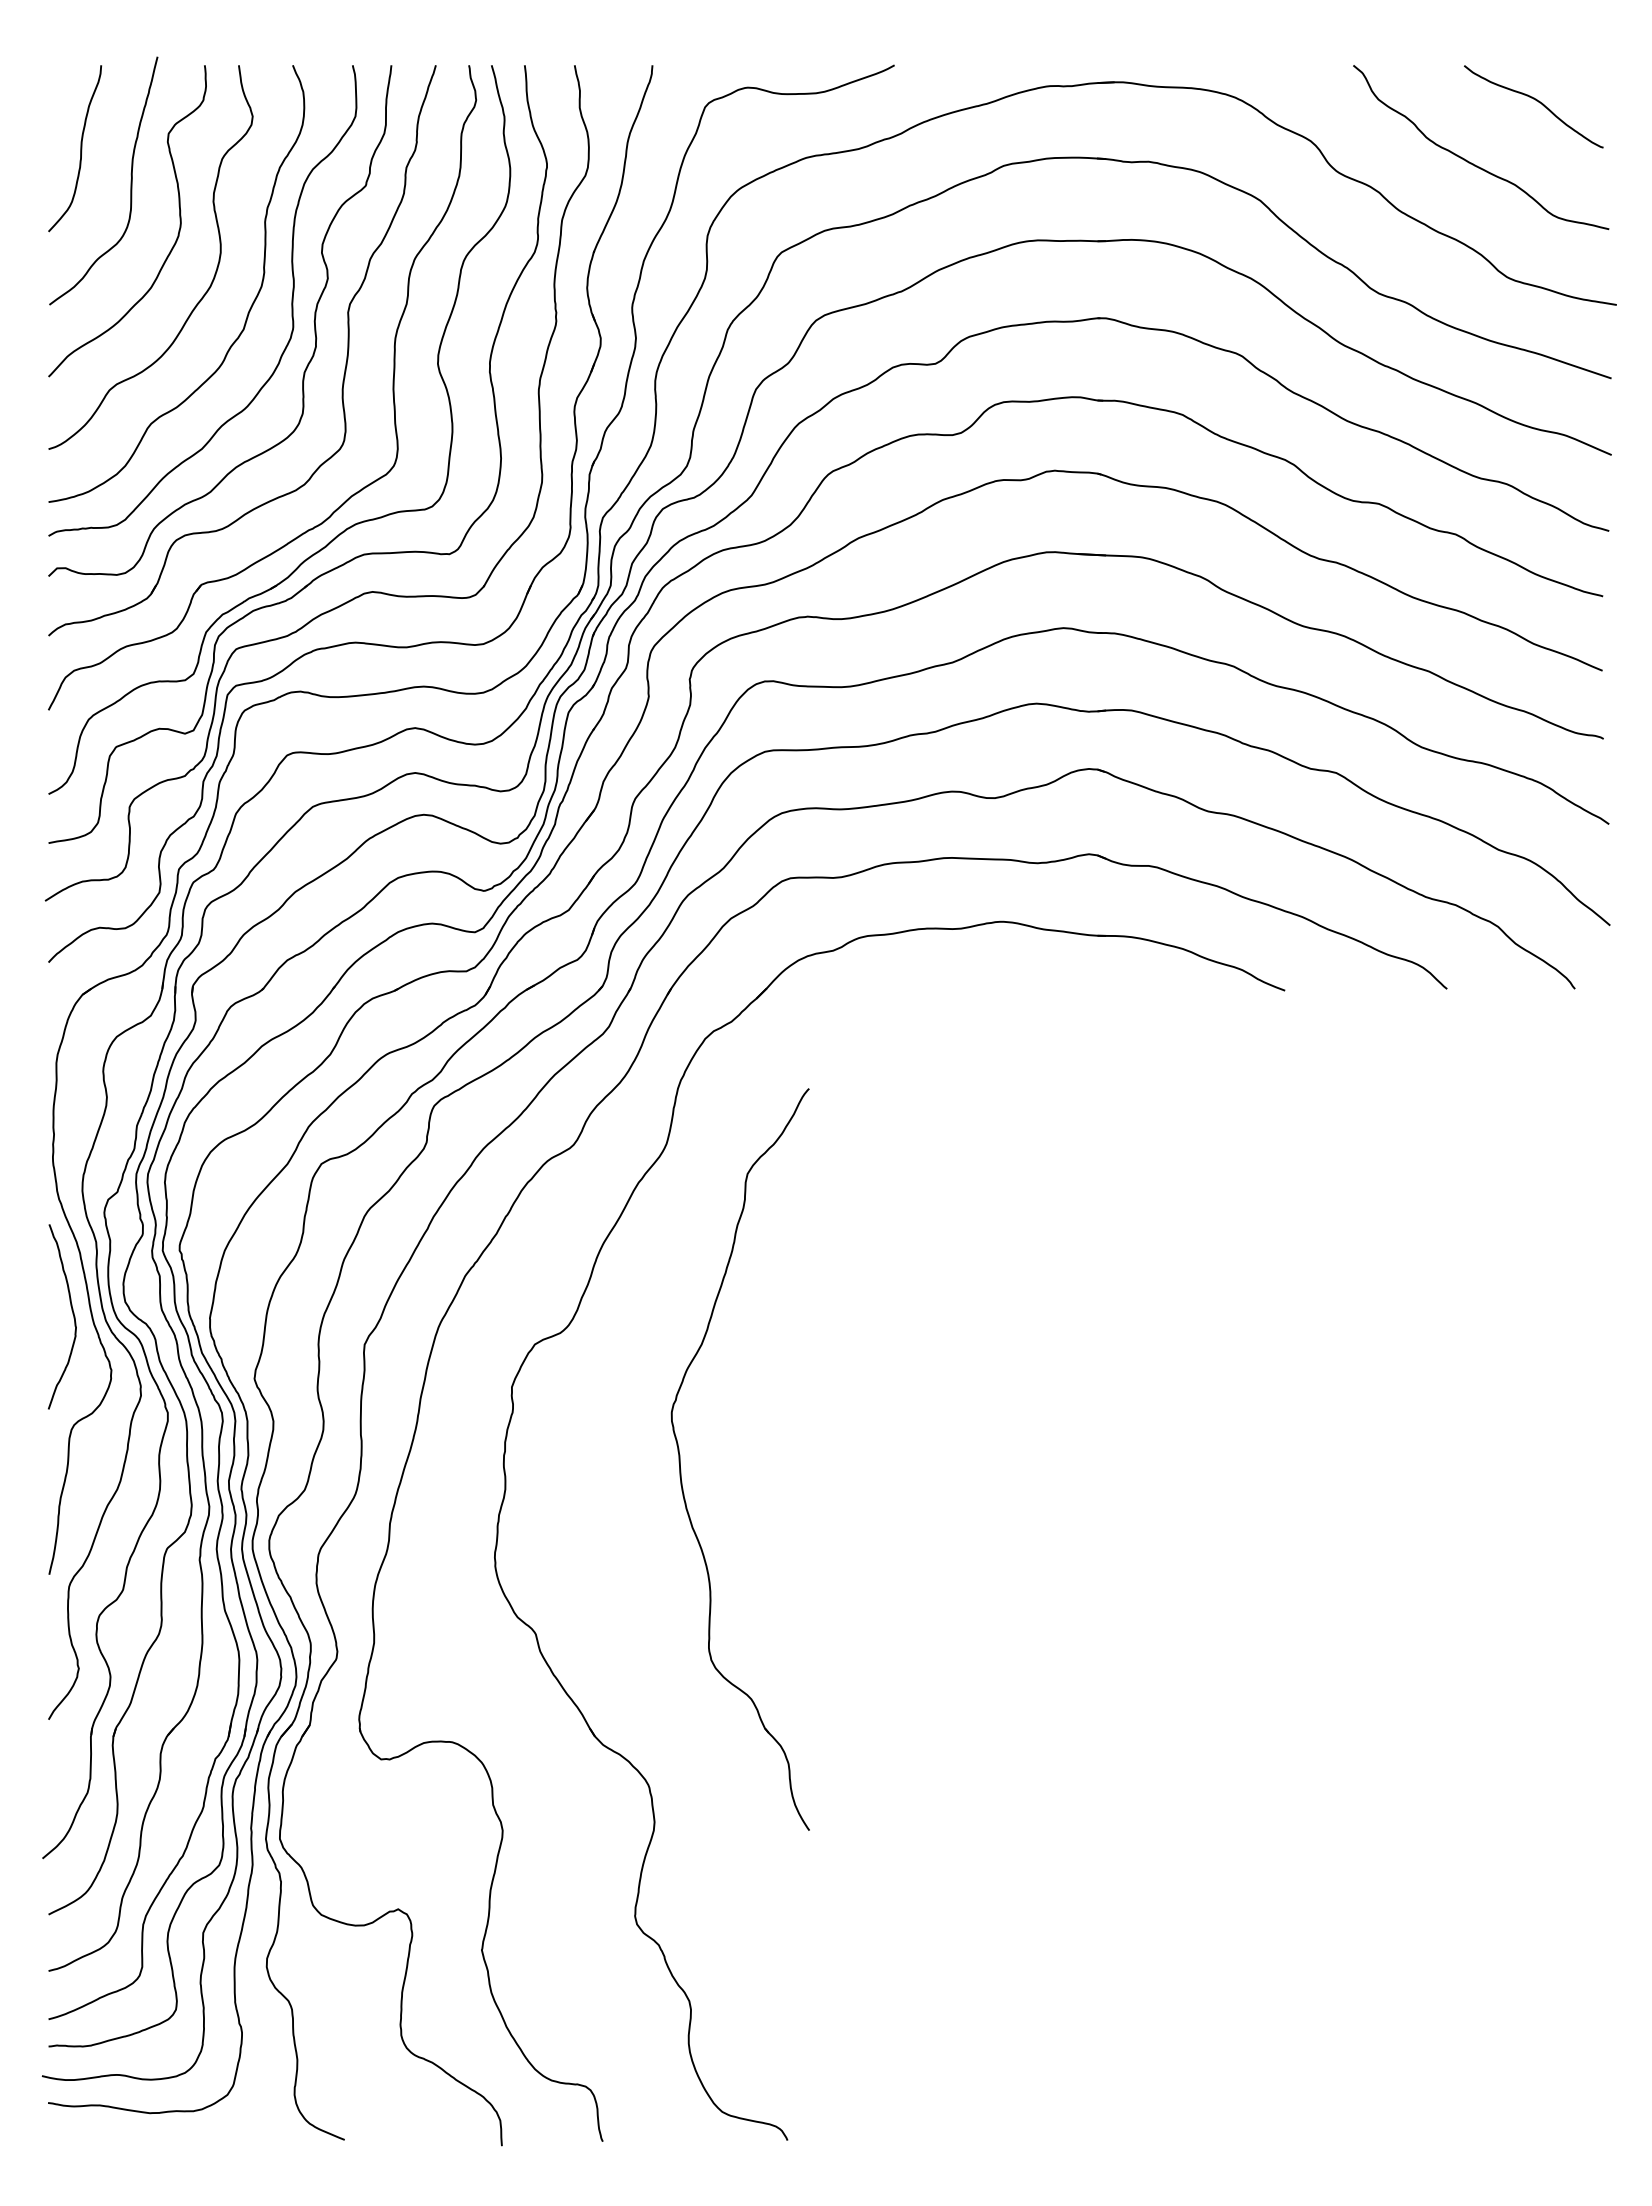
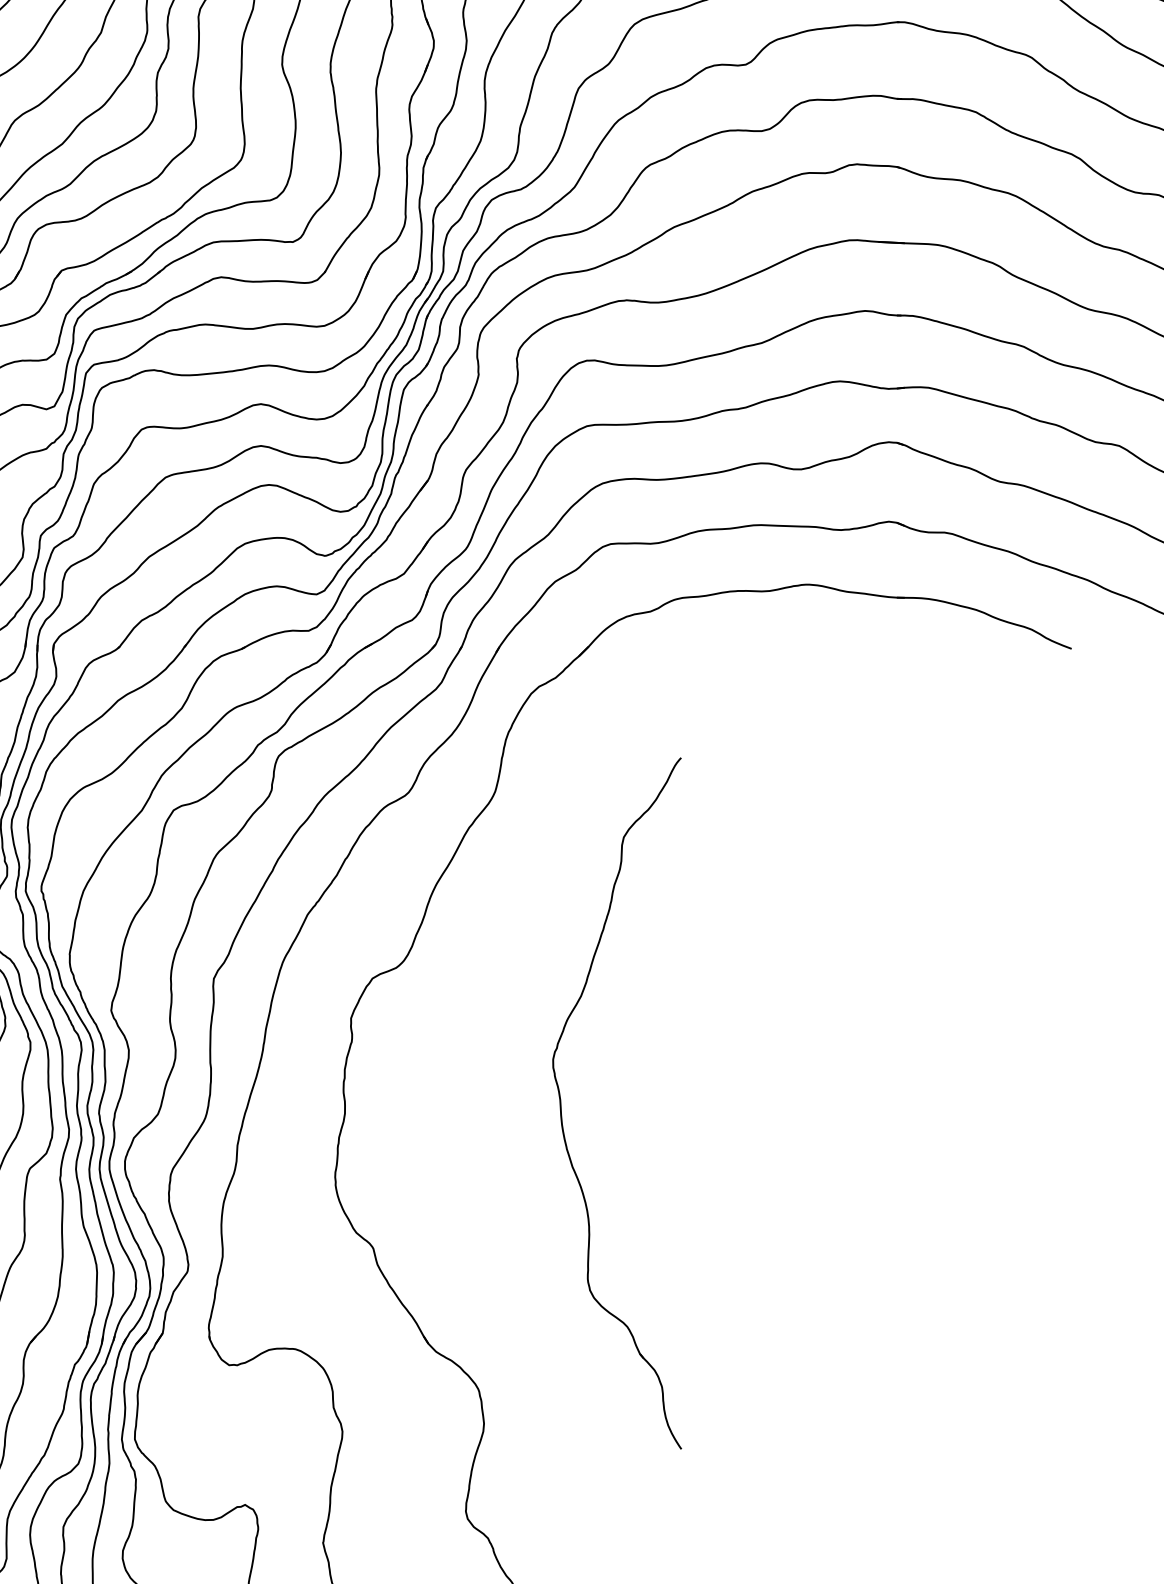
part: (681, 1469) -> (562, 1112), moved

